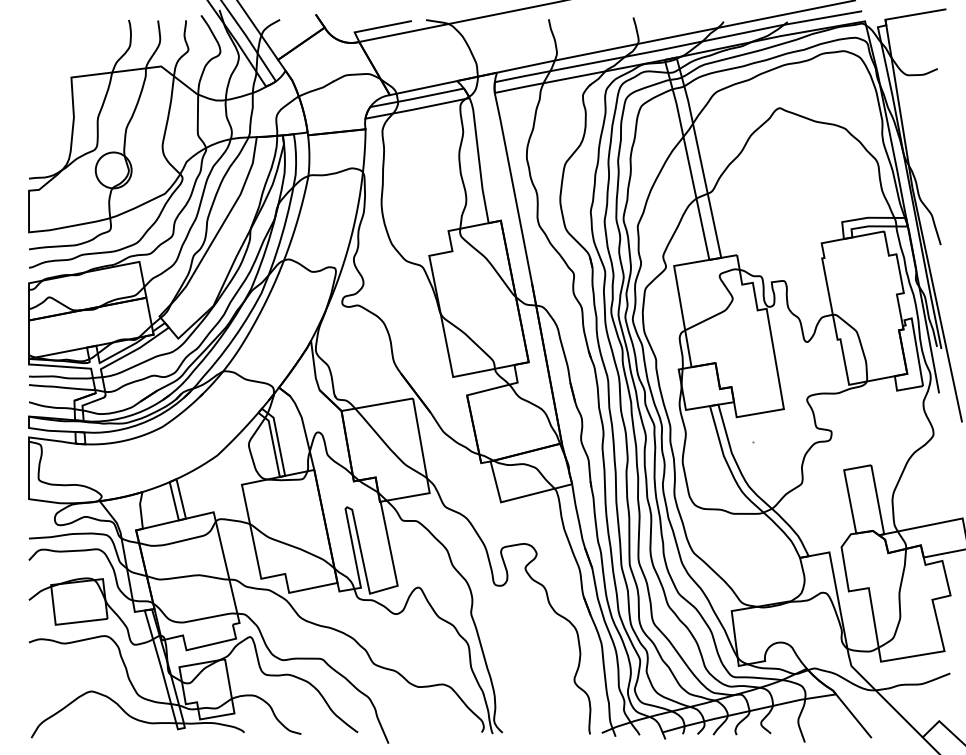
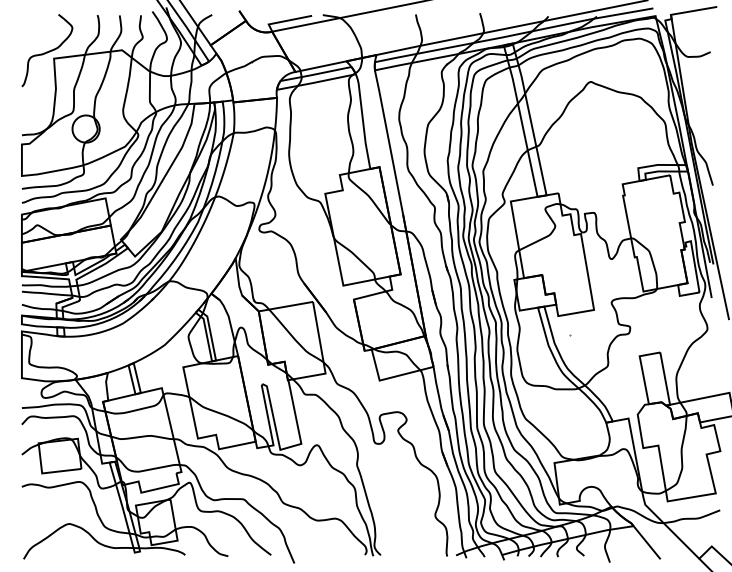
curve: (63, 67) -> (48, 51), added

